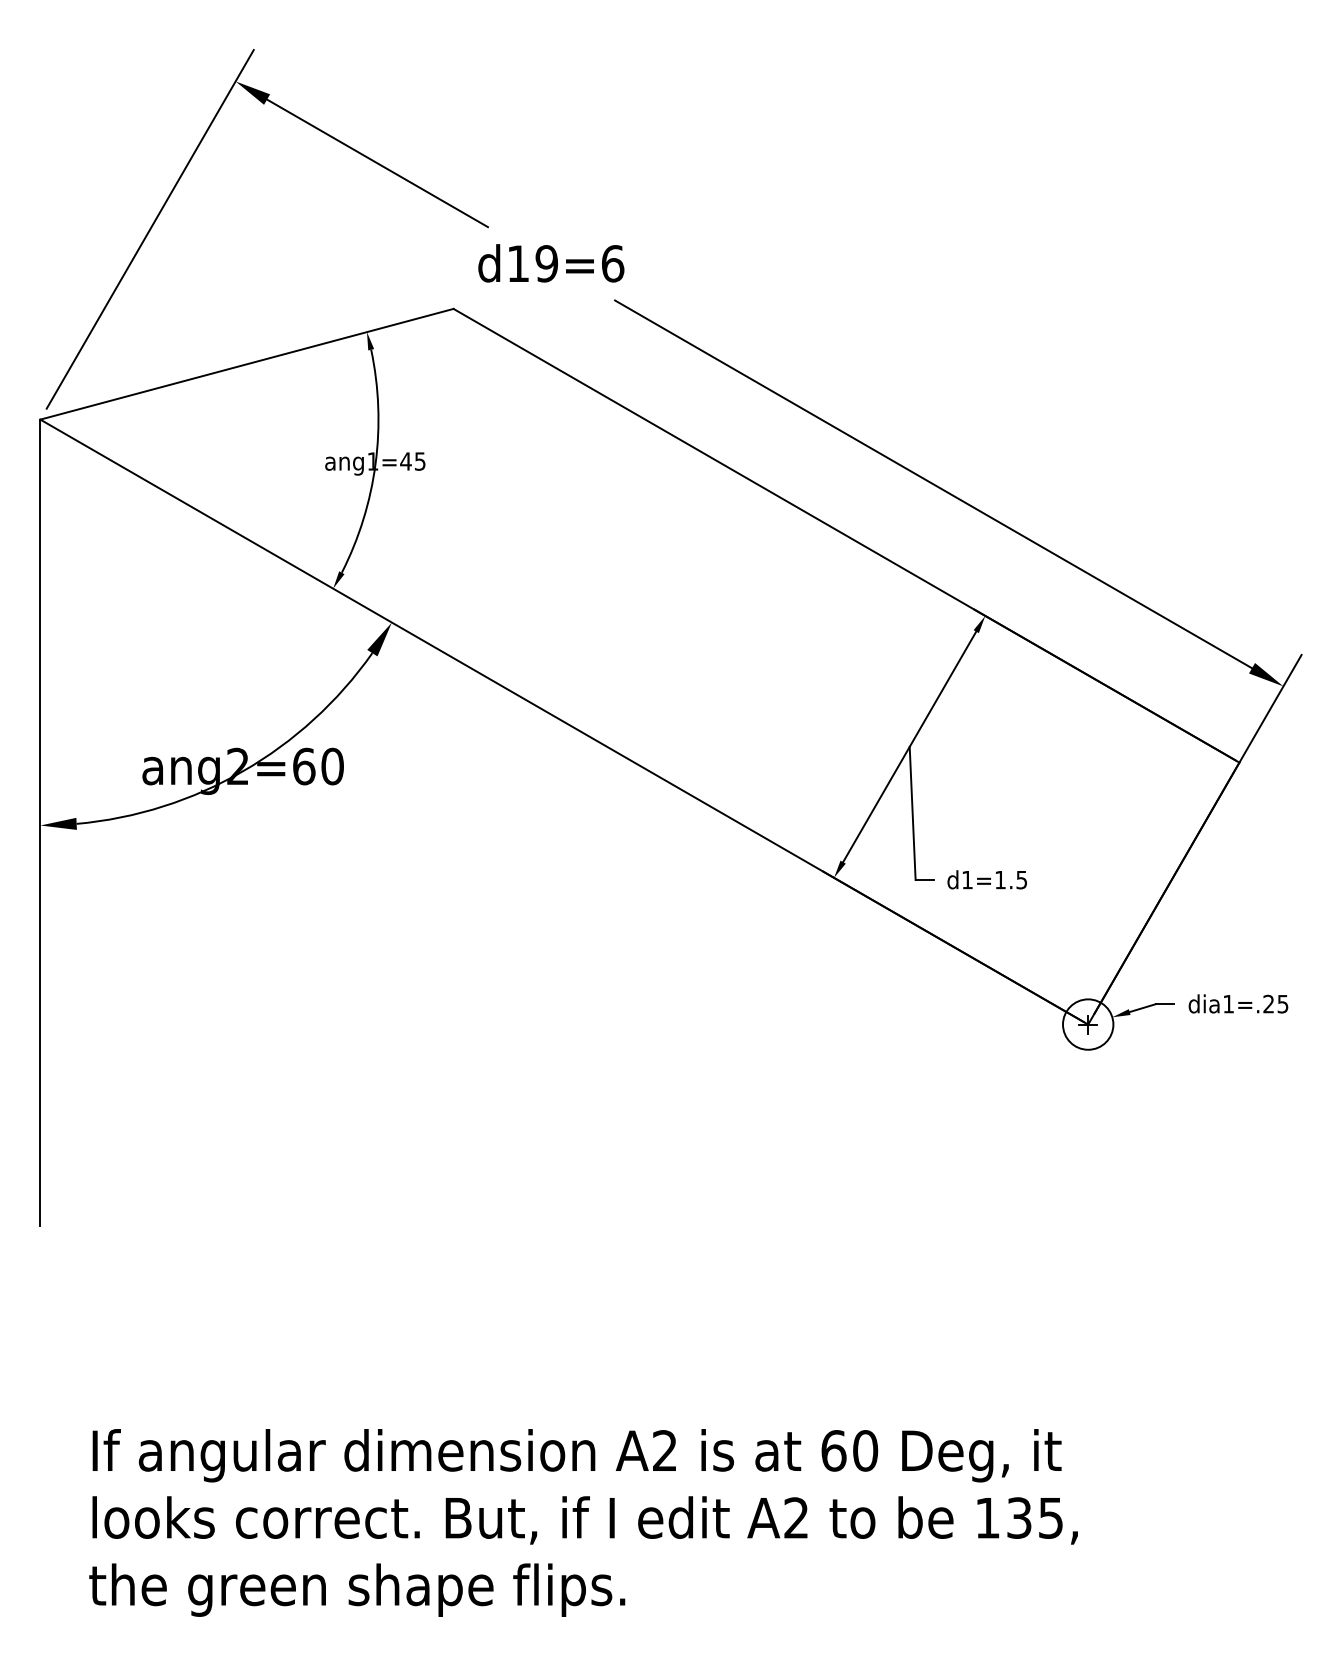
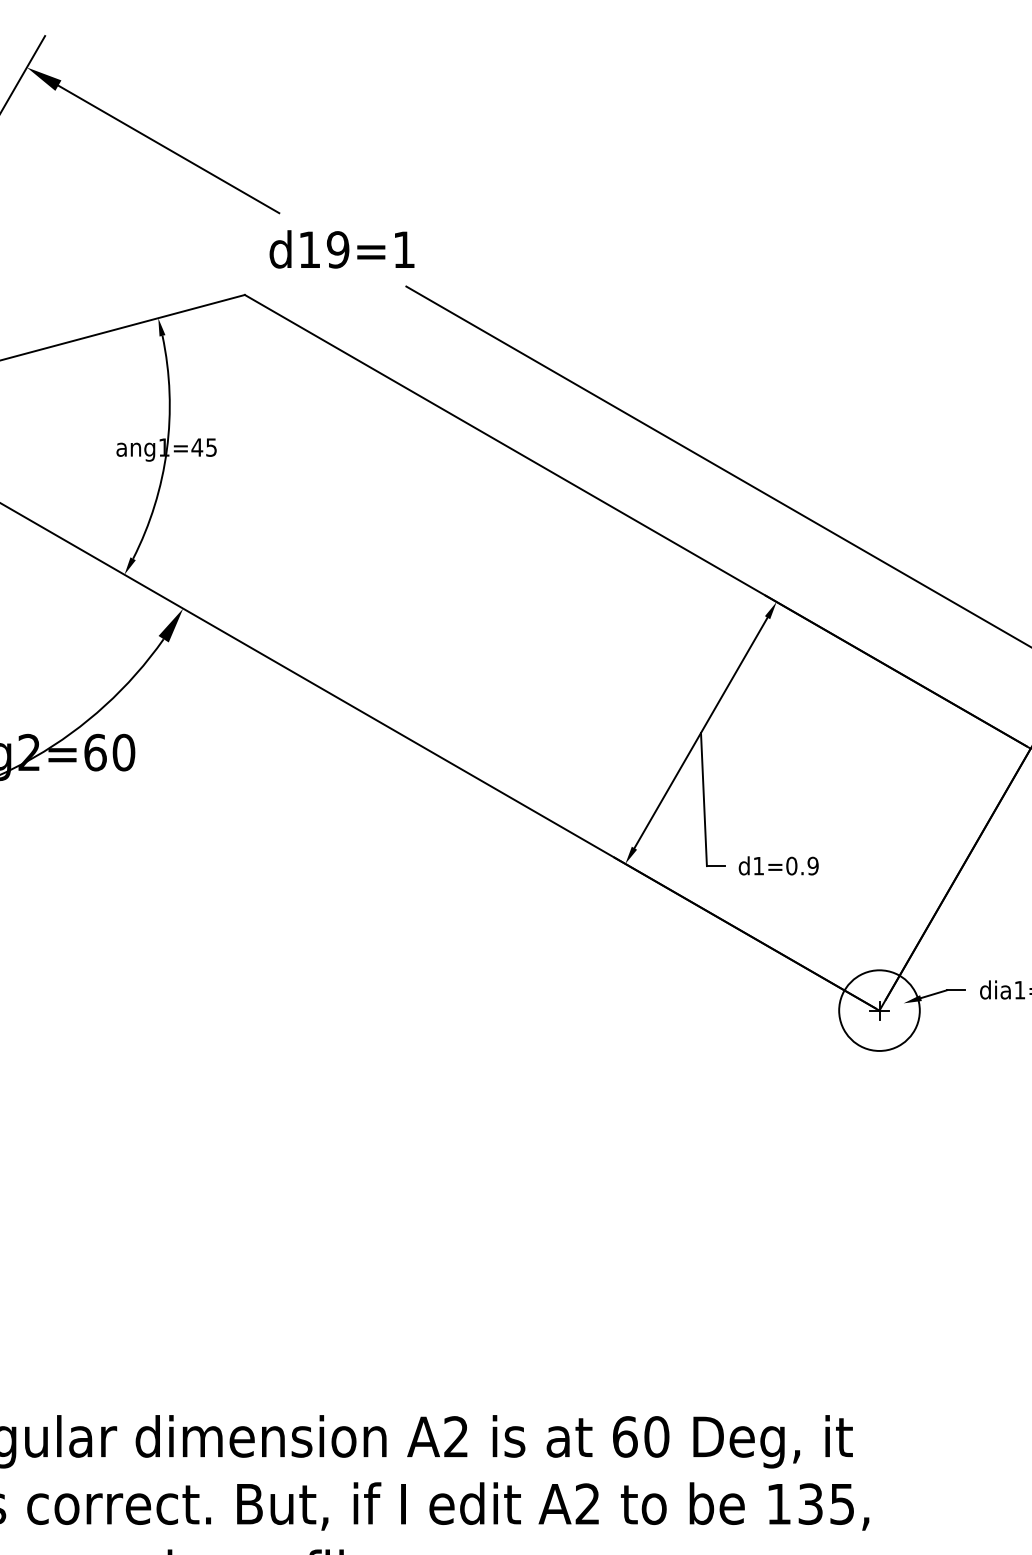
text: (613, 263) -> (404, 249), d19=6 -> d19=1
text: (1011, 879) -> (802, 865), d1=1.5 -> d1=0.9
circle: (1087, 1024) -> (878, 1010), size x1.6

